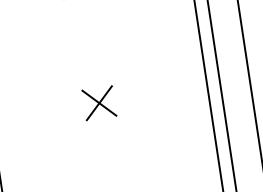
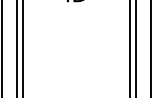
part: (99, 103) -> (76, 54), removed

